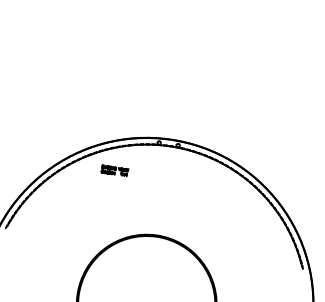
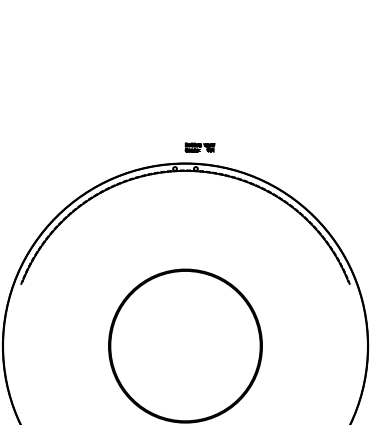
part: (114, 170) -> (199, 147), moved

